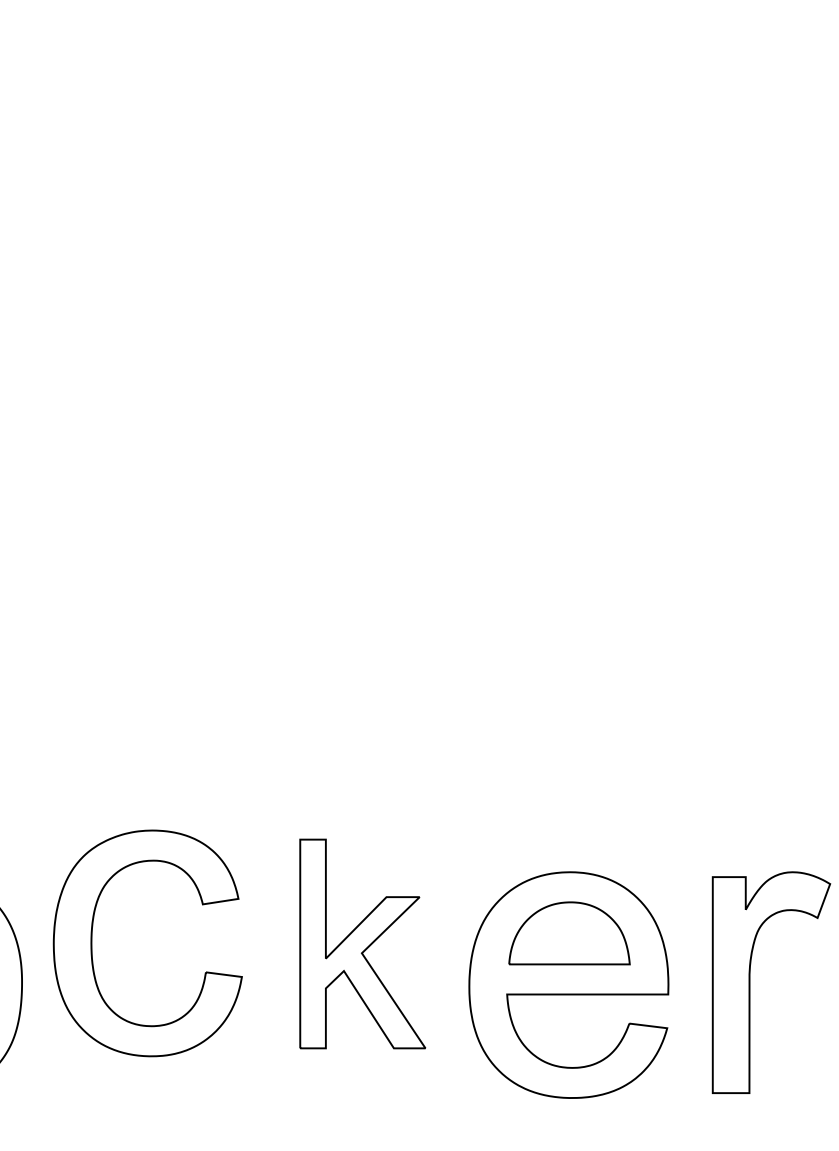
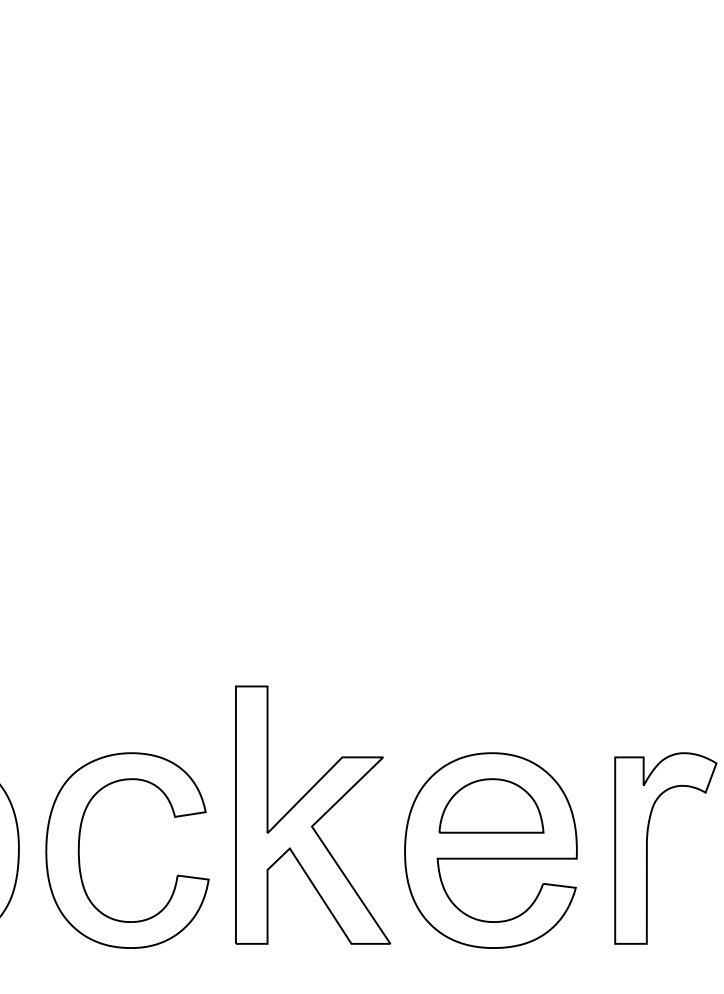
part: (92, 943) -> (79, 850), moved
part: (362, 943) -> (312, 814), size x1.43

